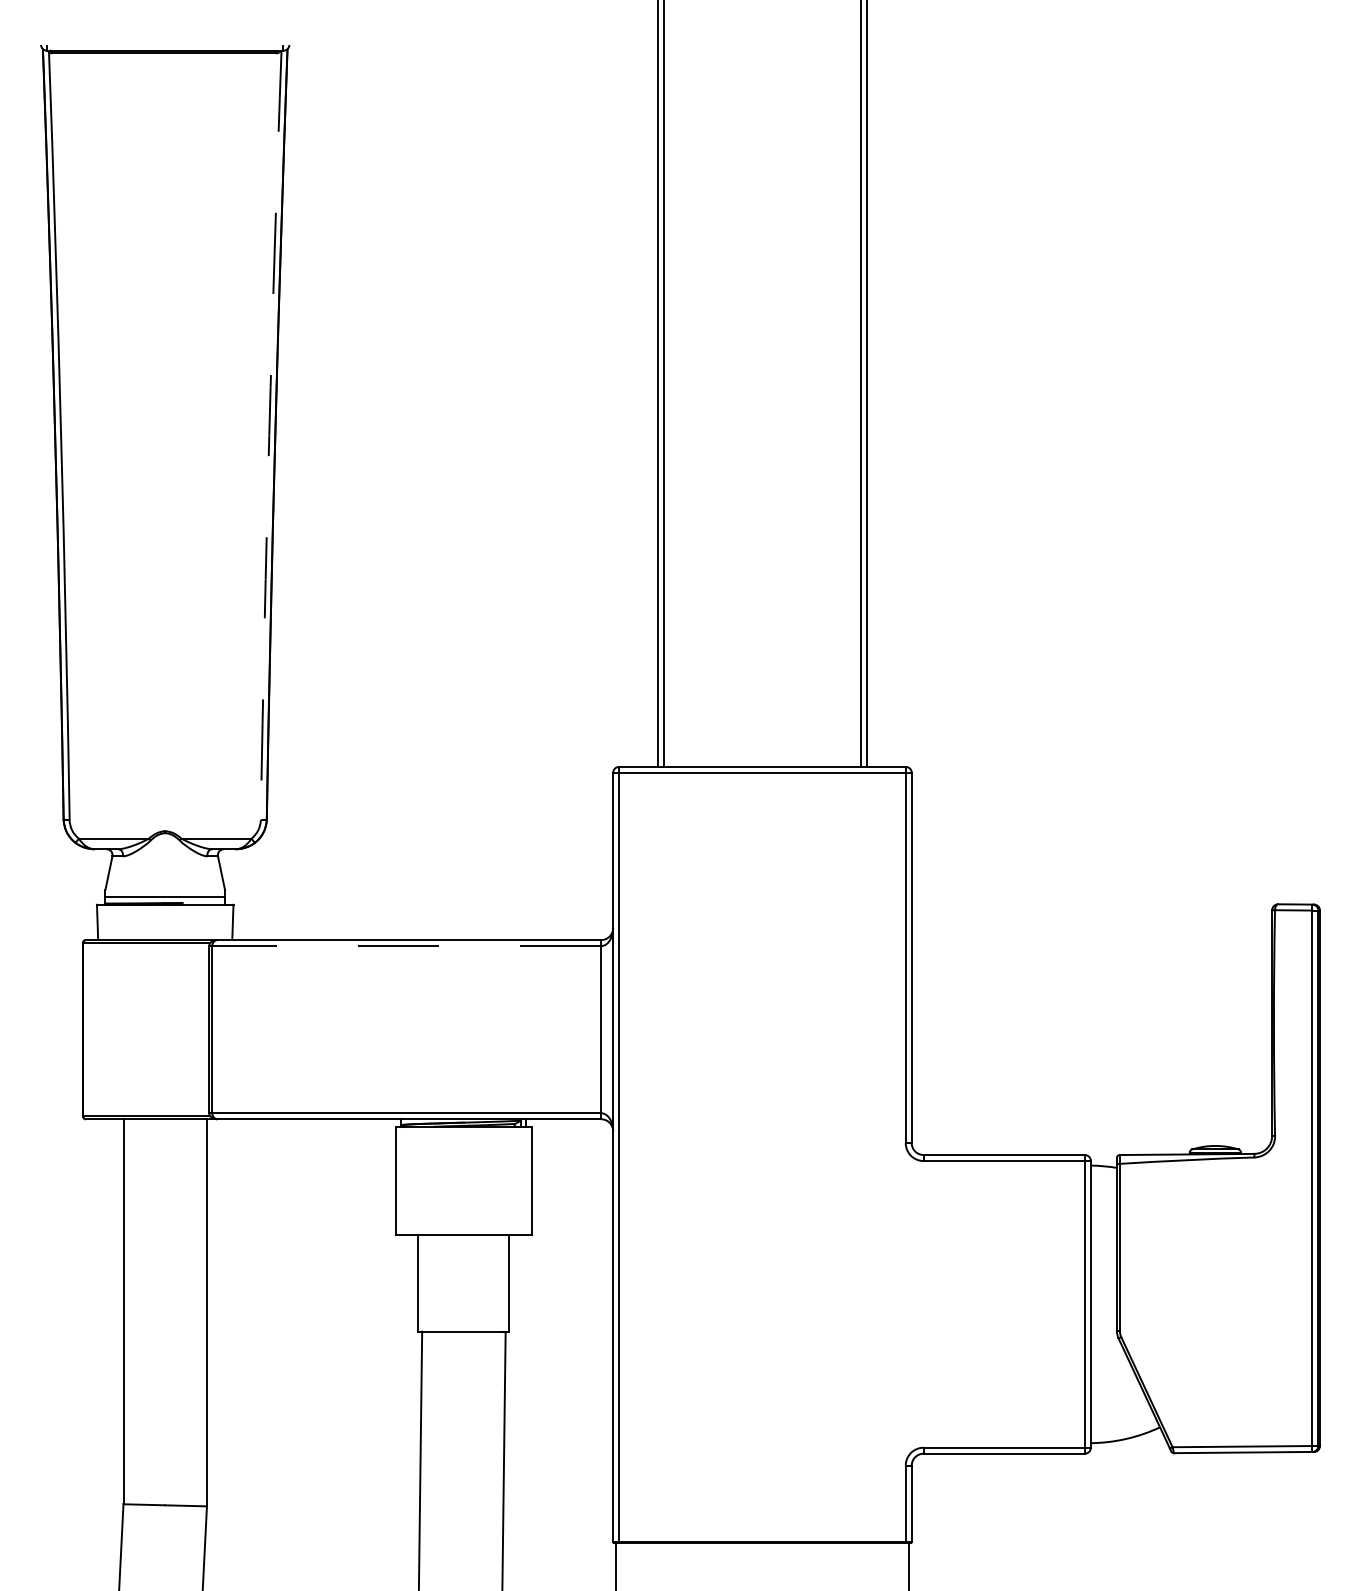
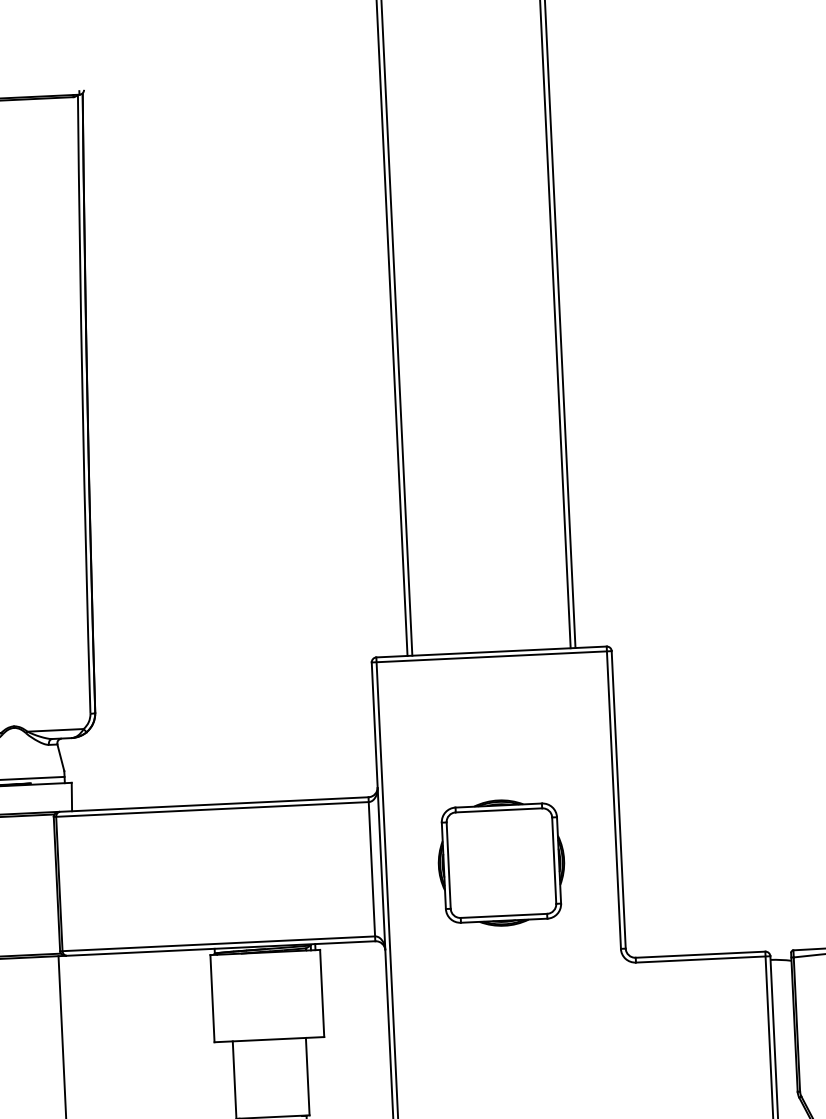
arc: (269, 435) -> (82, 404), dashed -> solid
line: (405, 946) -> (211, 809), dashed -> solid
part: (762, 1029) -> (501, 863), added

